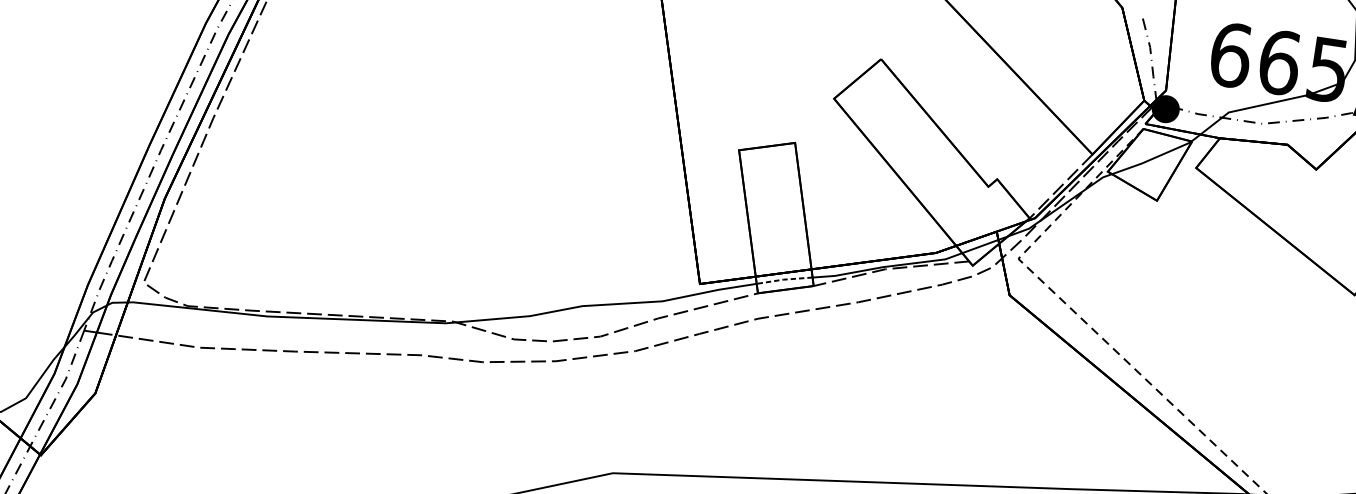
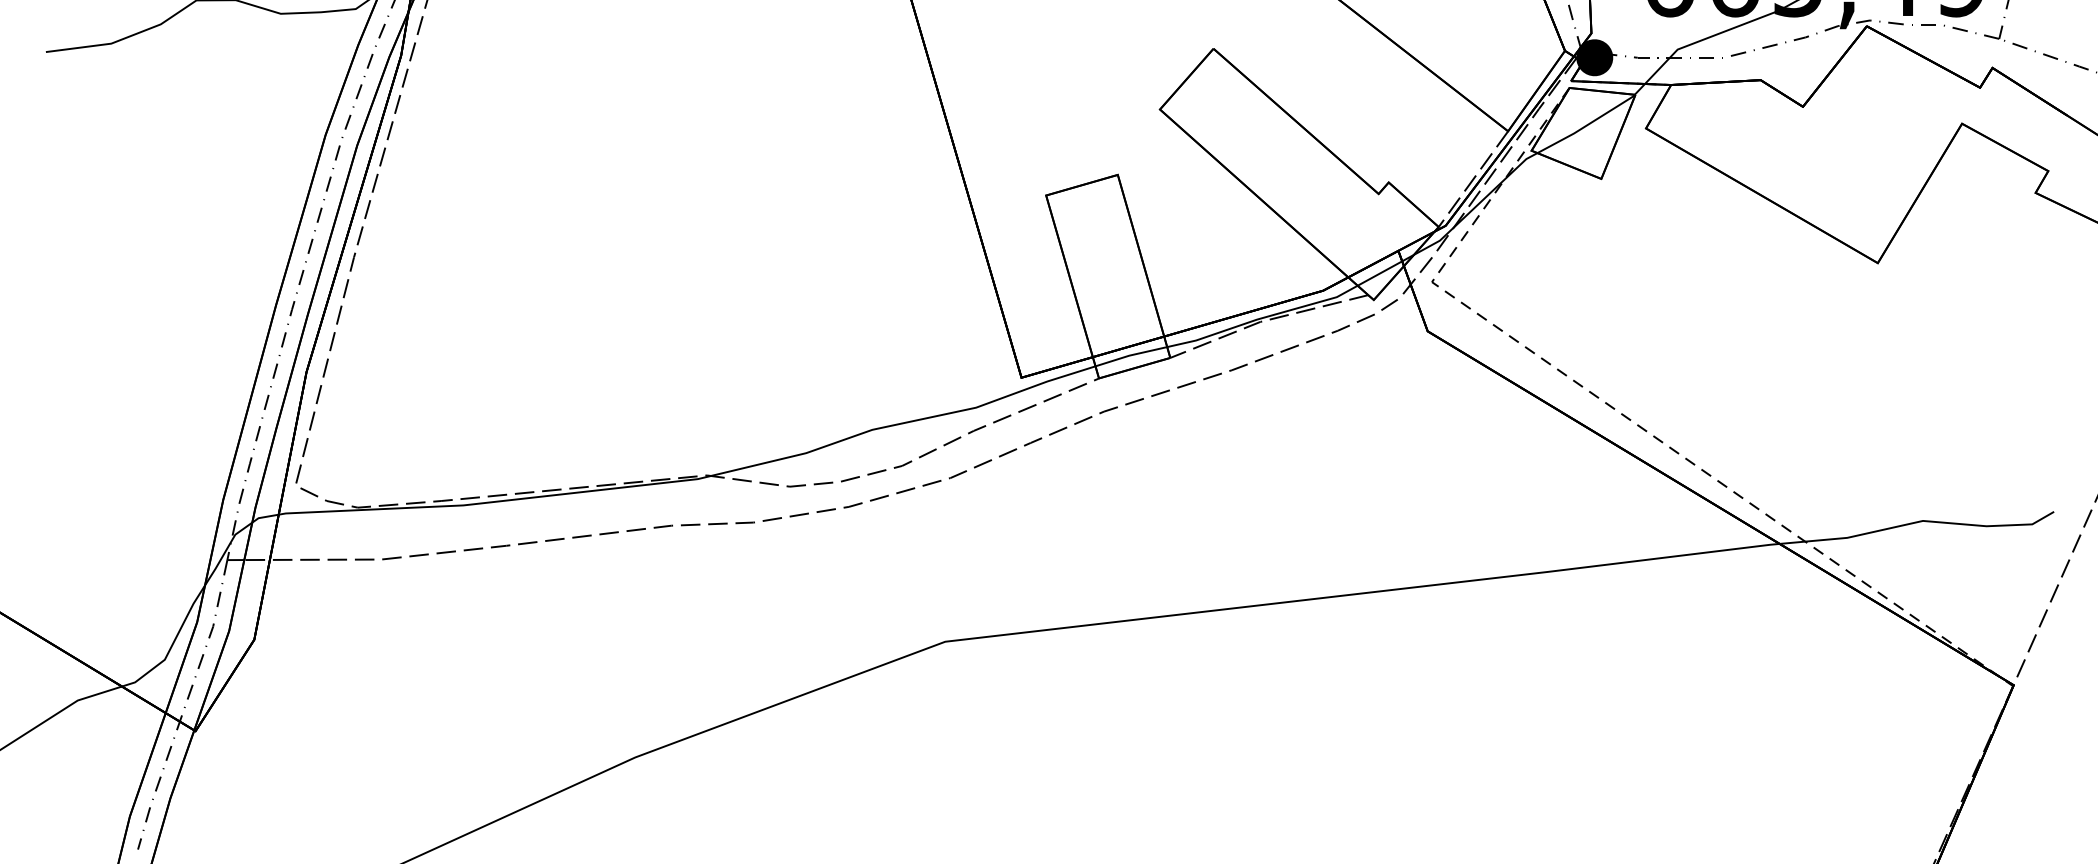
line: (784, 279) -> (1130, 355), dashed -> solid

